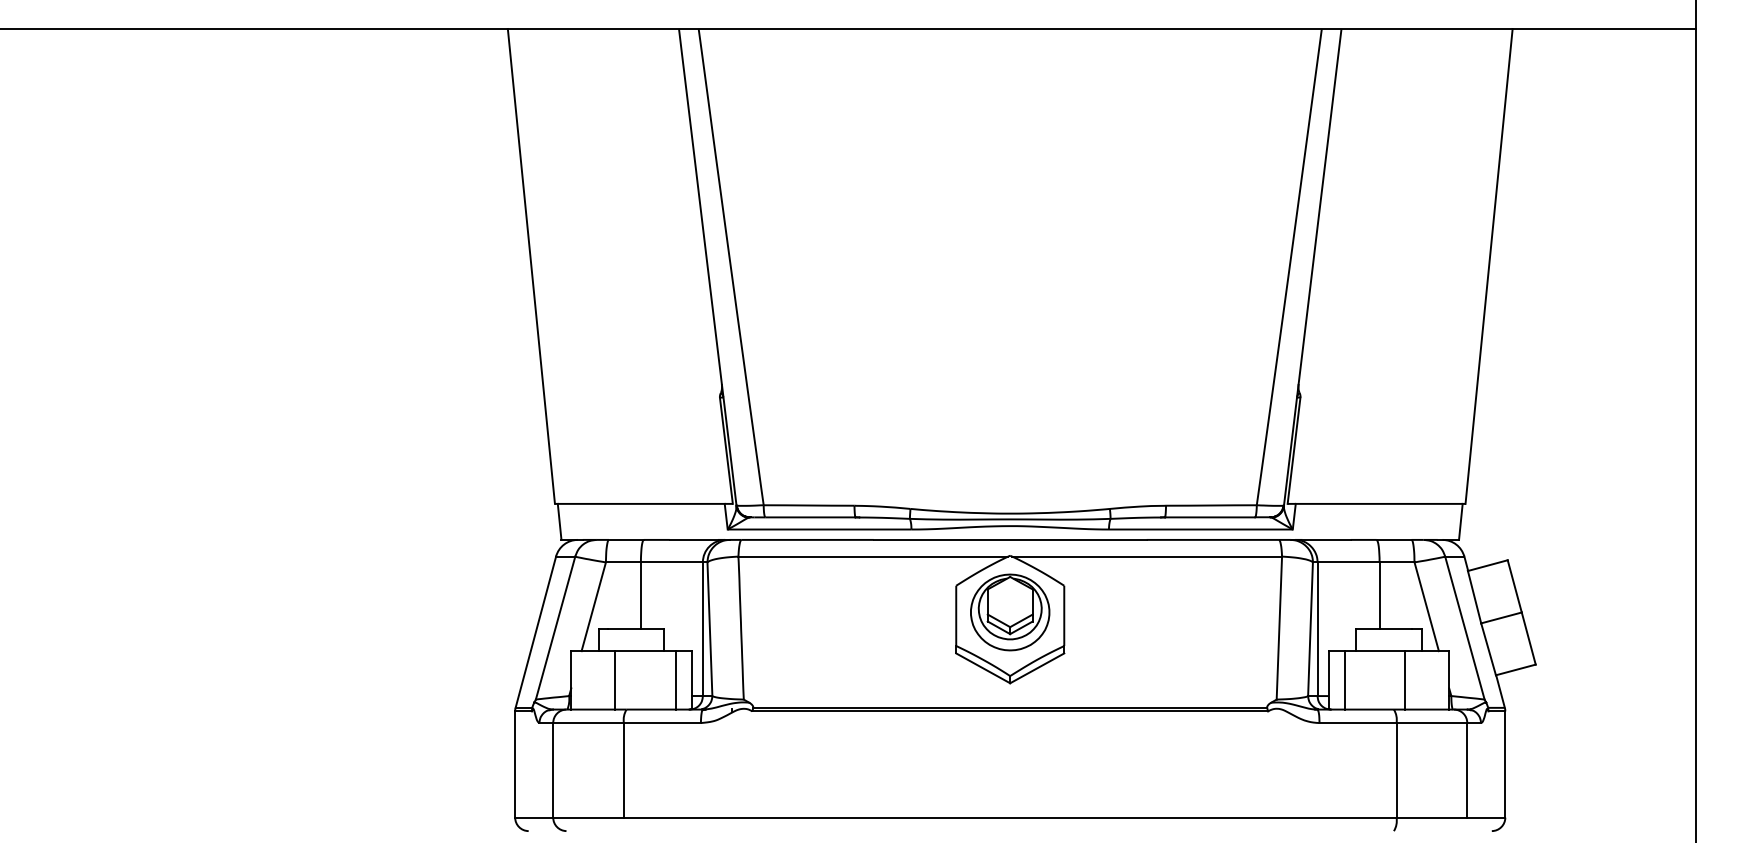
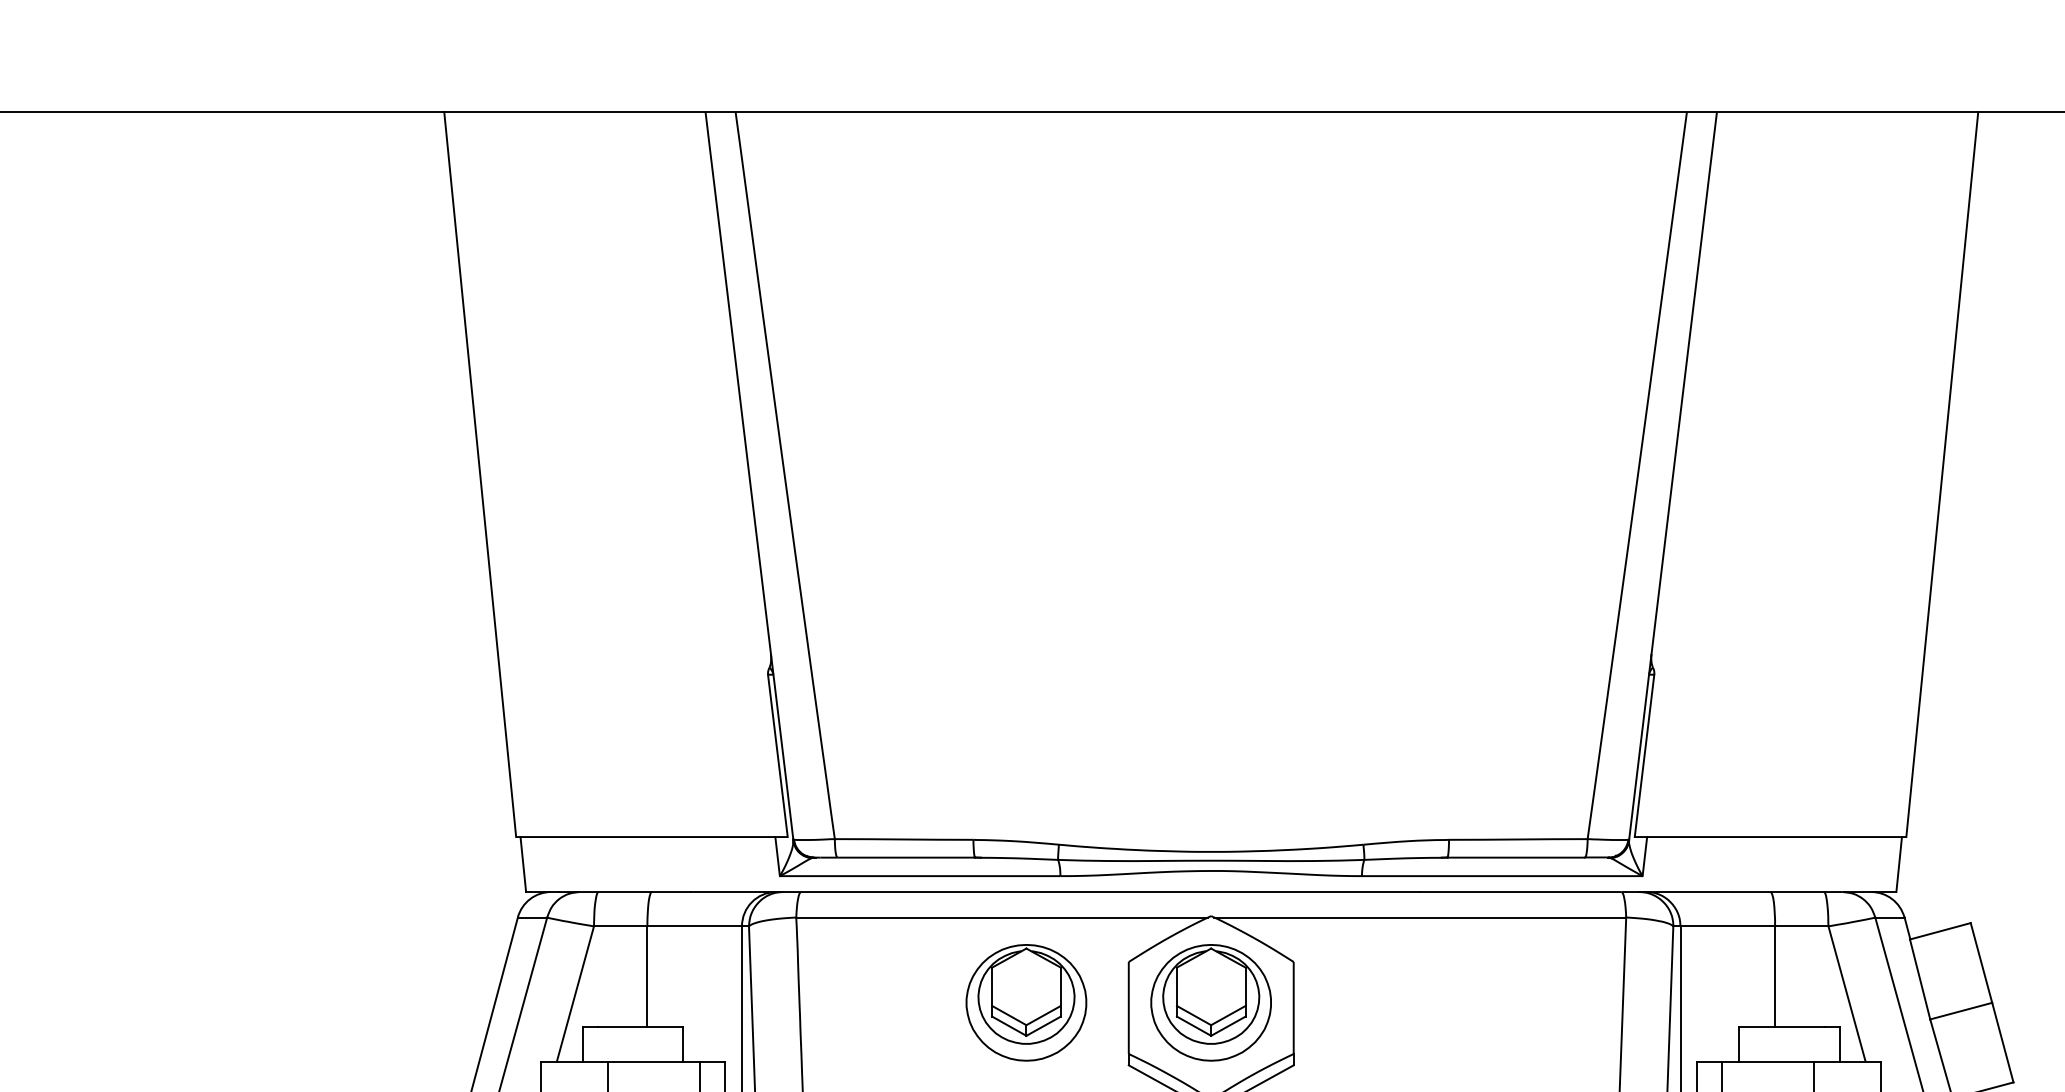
part: (889, 612) -> (1026, 1002), added

